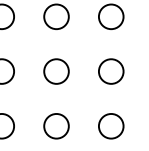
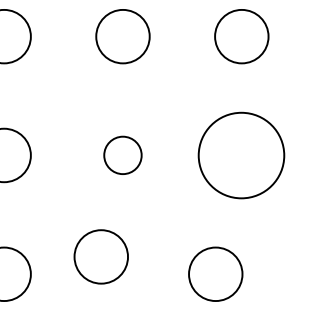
circle: (56, 71) -> (122, 155), size x0.7
circle: (111, 71) -> (242, 155), size x1.6
circle: (56, 126) -> (101, 257), moved
circle: (111, 126) -> (216, 274), moved

